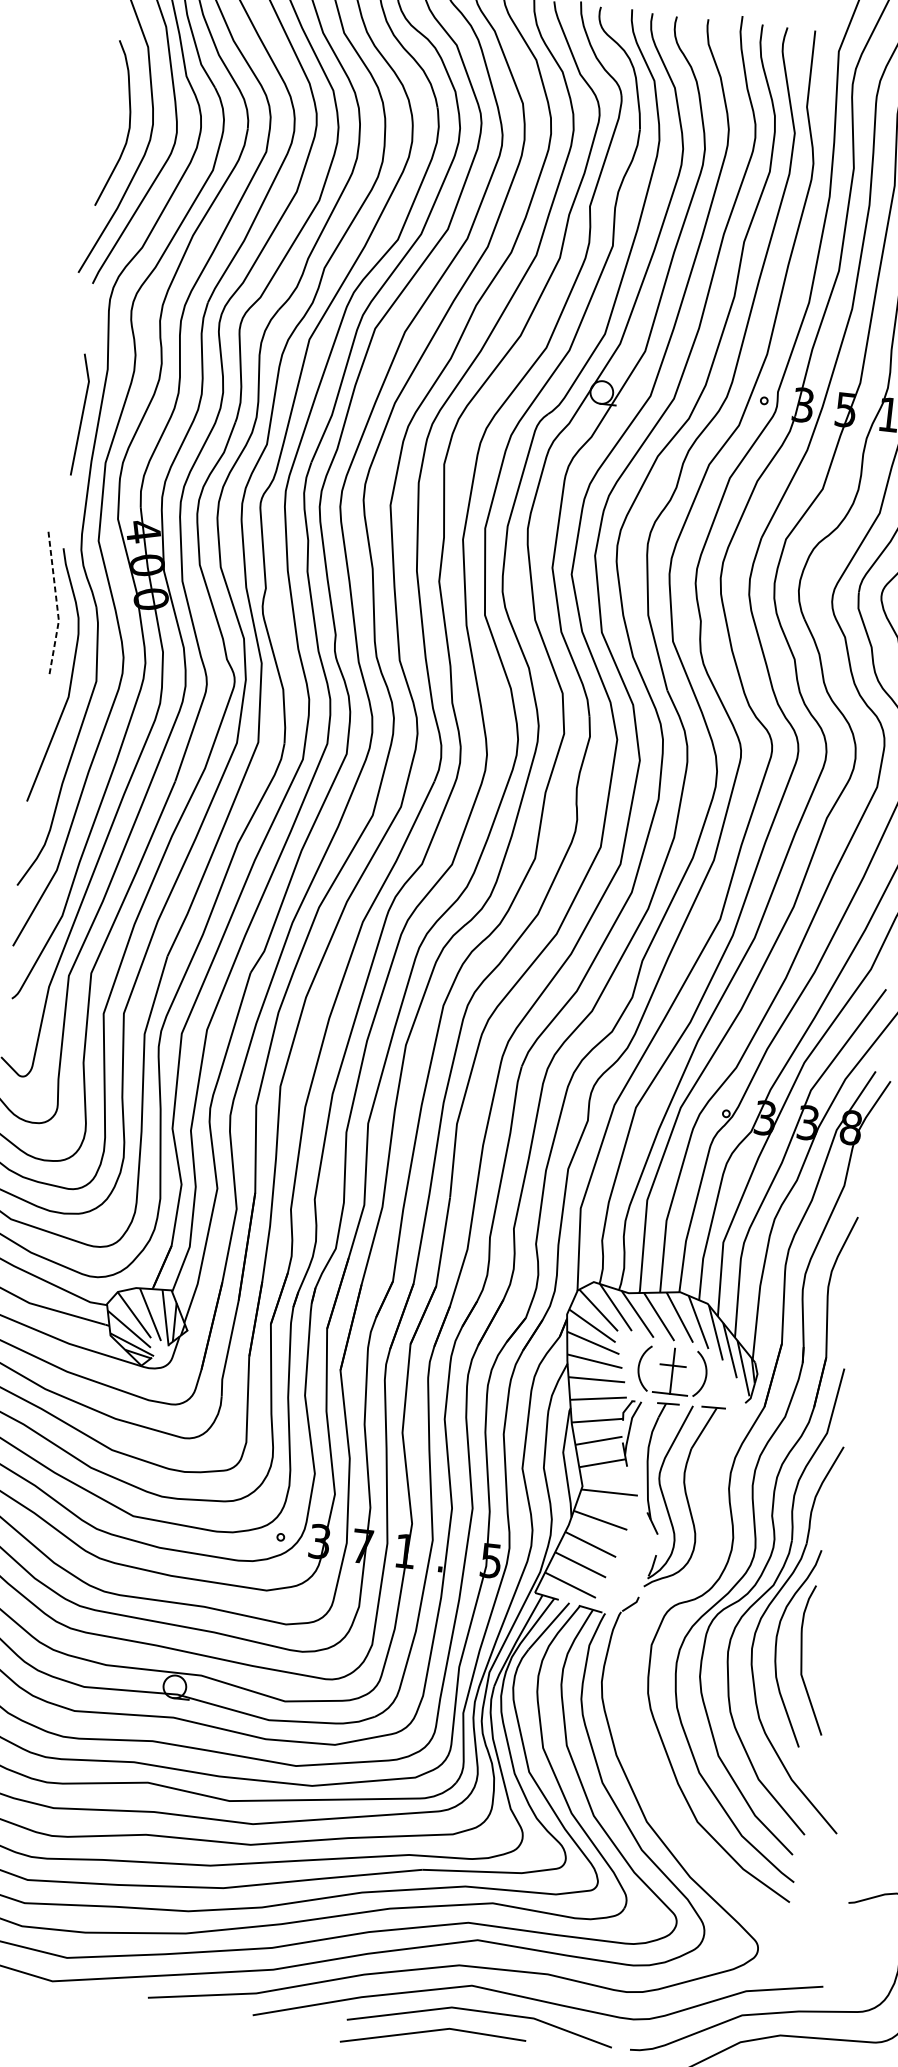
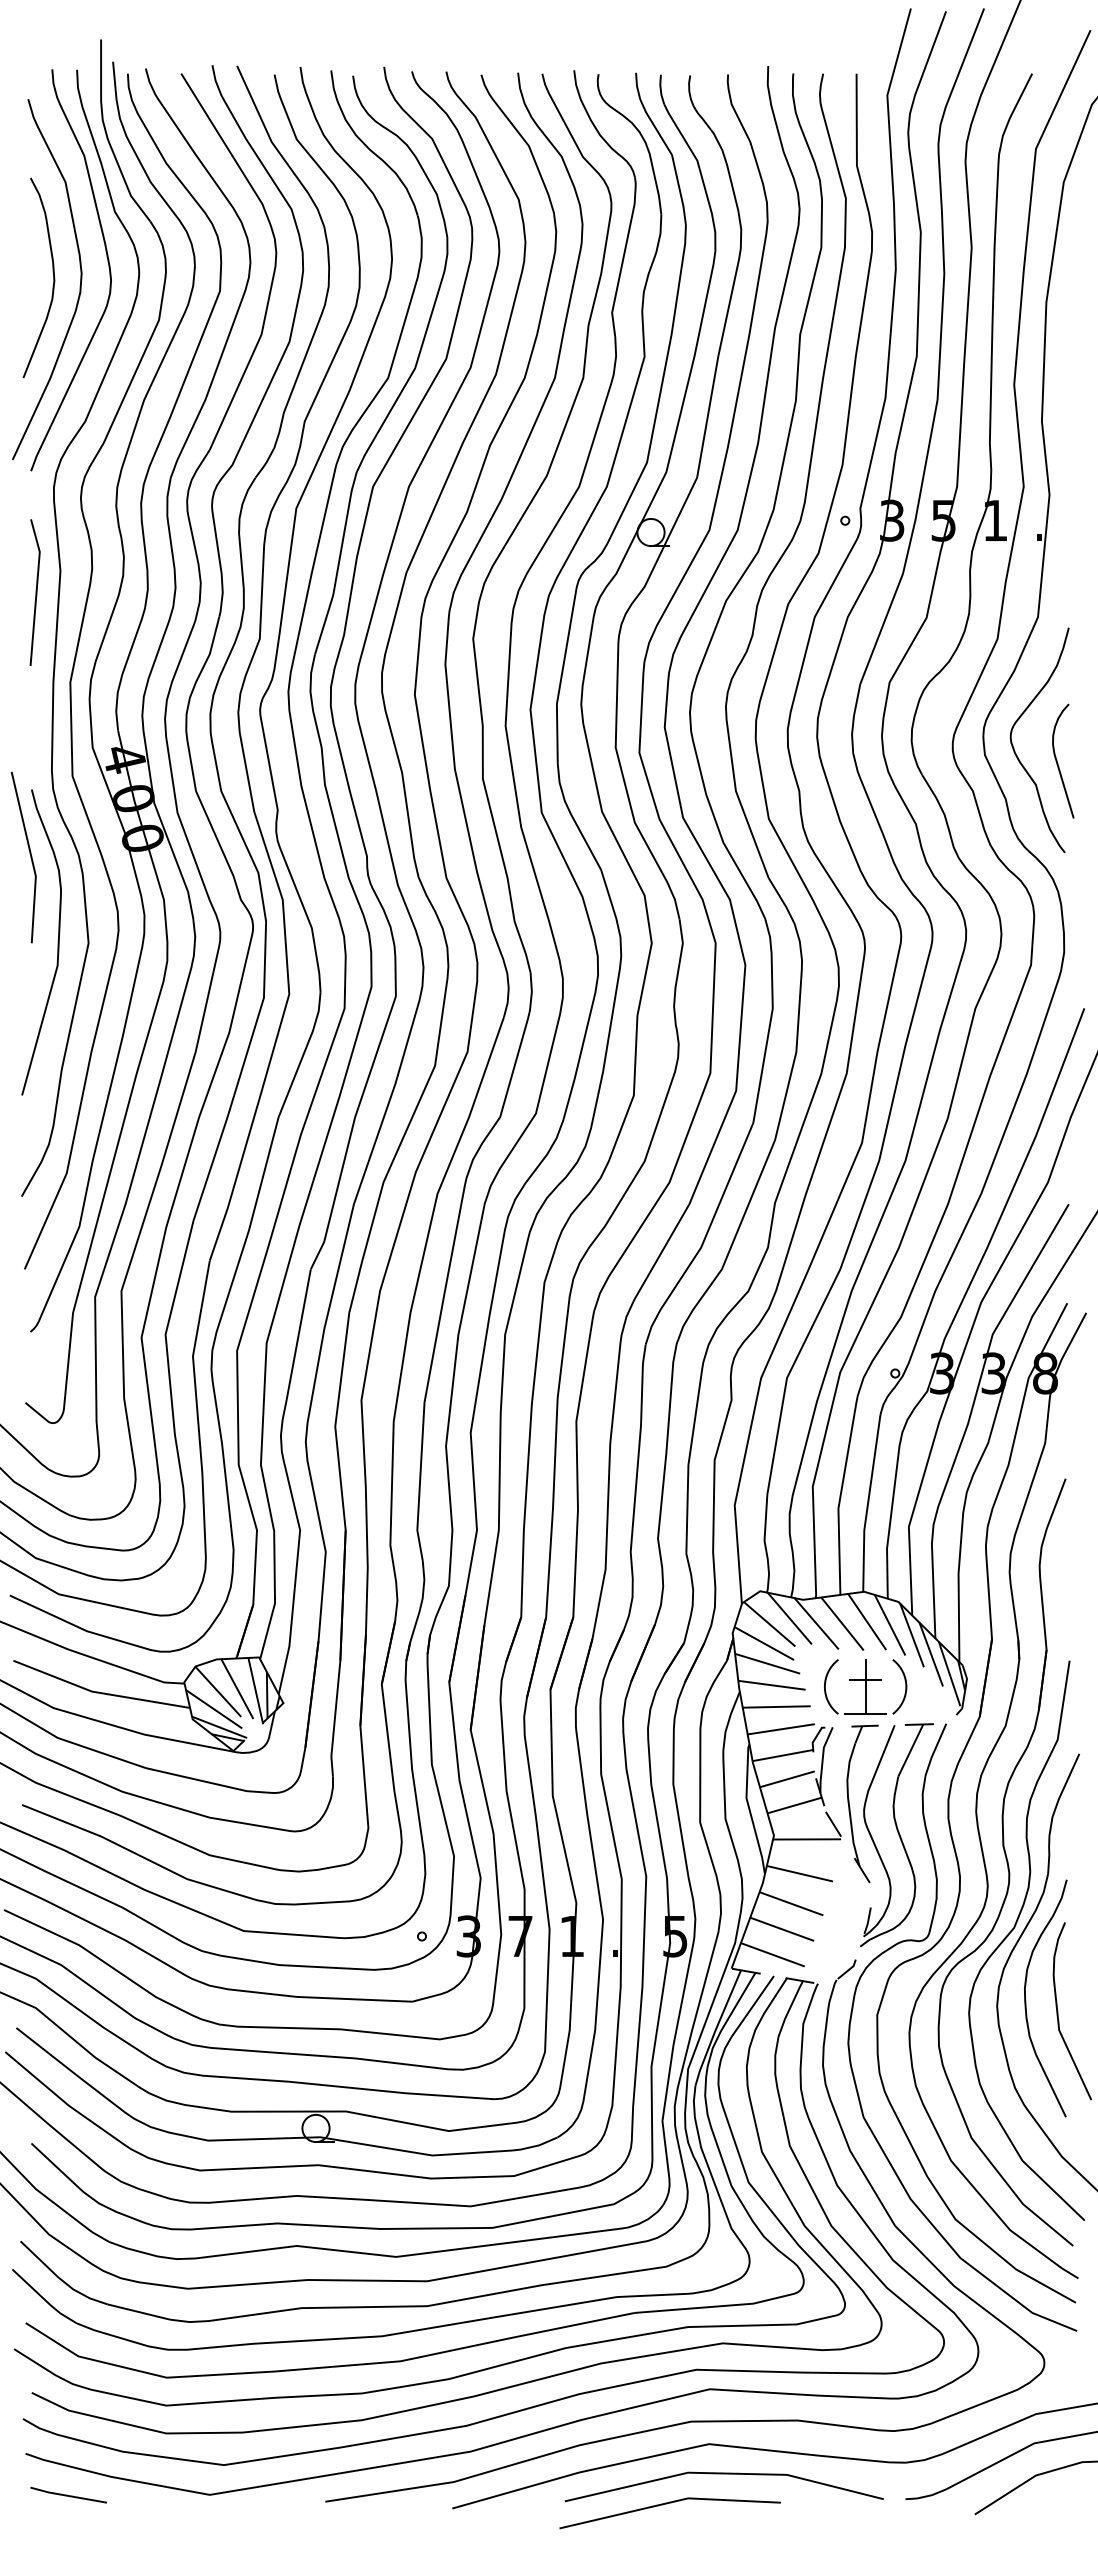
line: (81, 414) -> (35, 592), moved
line: (56, 604) -> (31, 857), dashed -> solid
line: (633, 1481) -> (833, 1823), added
curve: (696, 1588) -> (923, 1941), added

